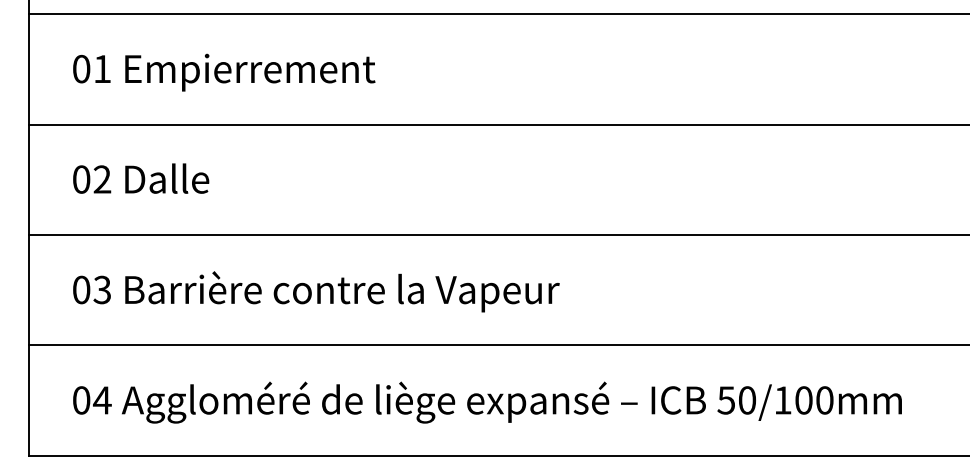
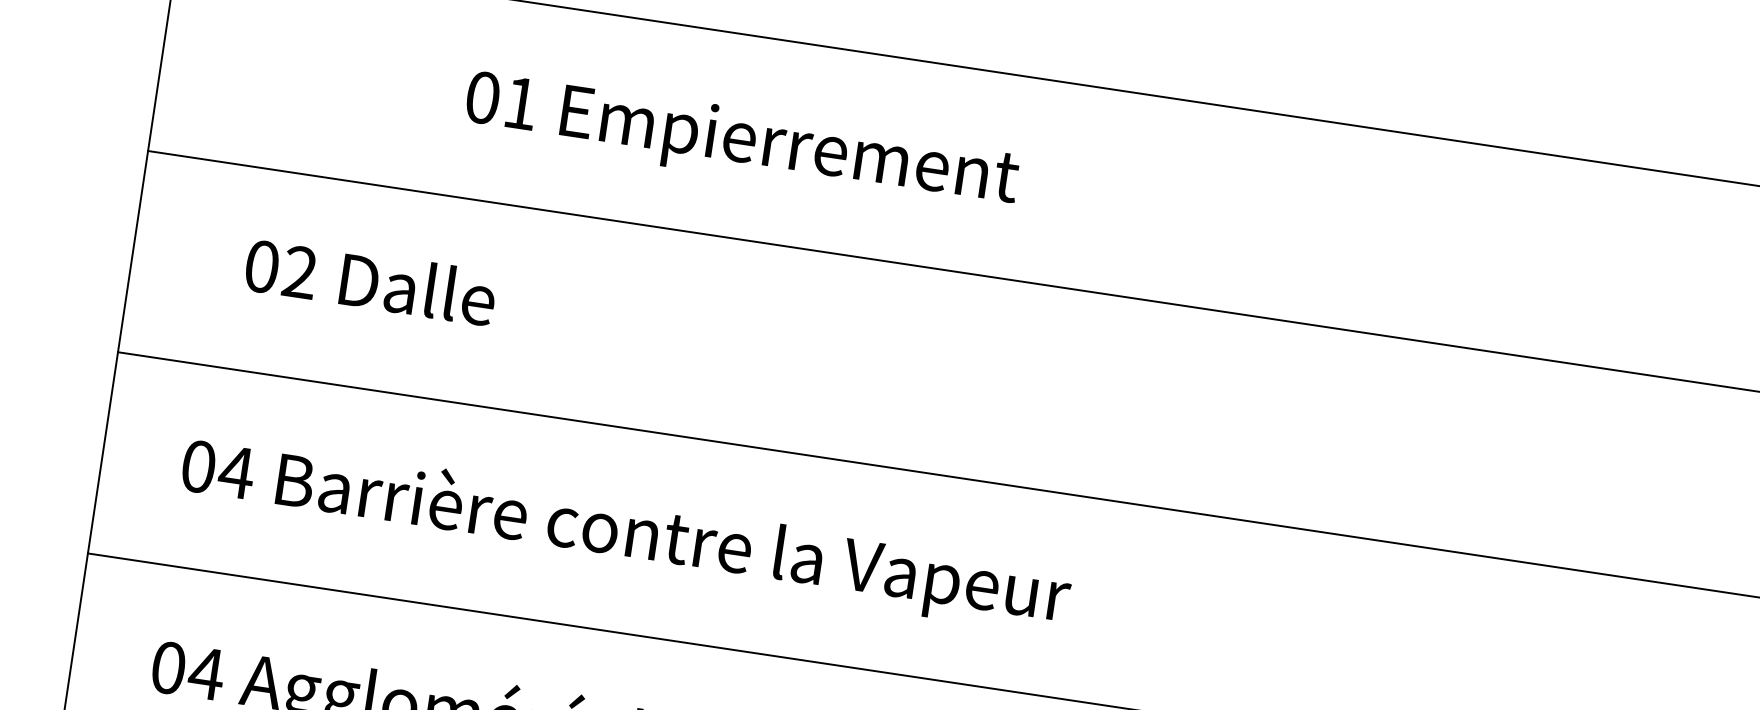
text: (224, 72) -> (742, 142), moved
text: (141, 178) -> (371, 281), moved
text: (102, 289) -> (236, 471), 03 -> 04

